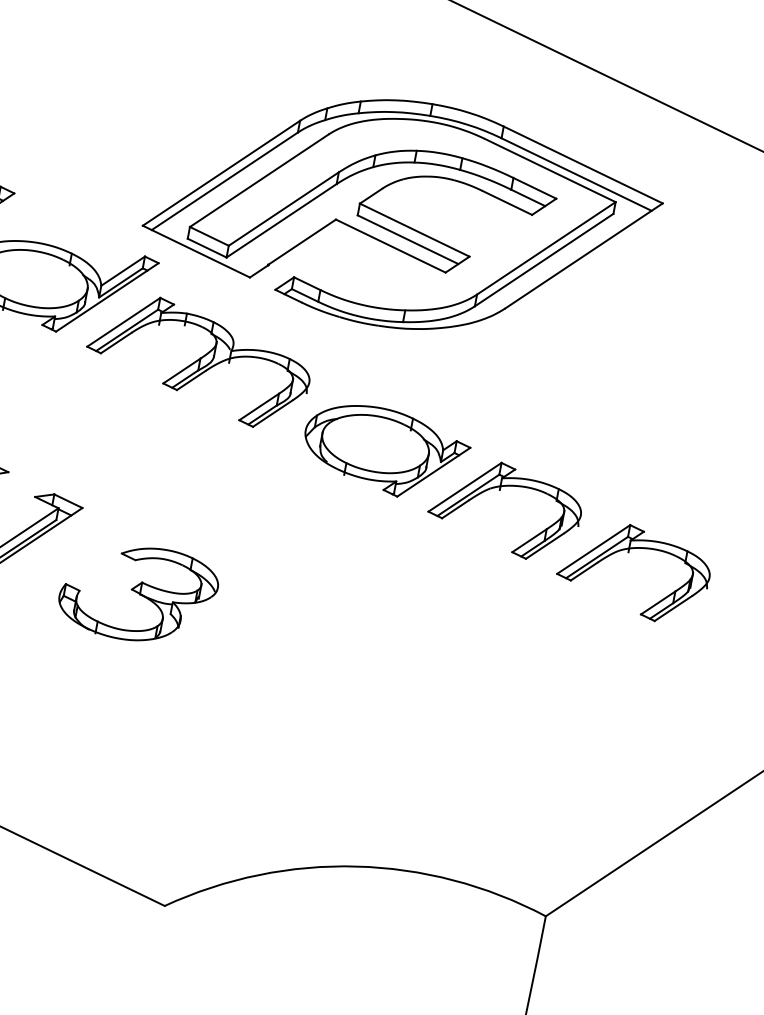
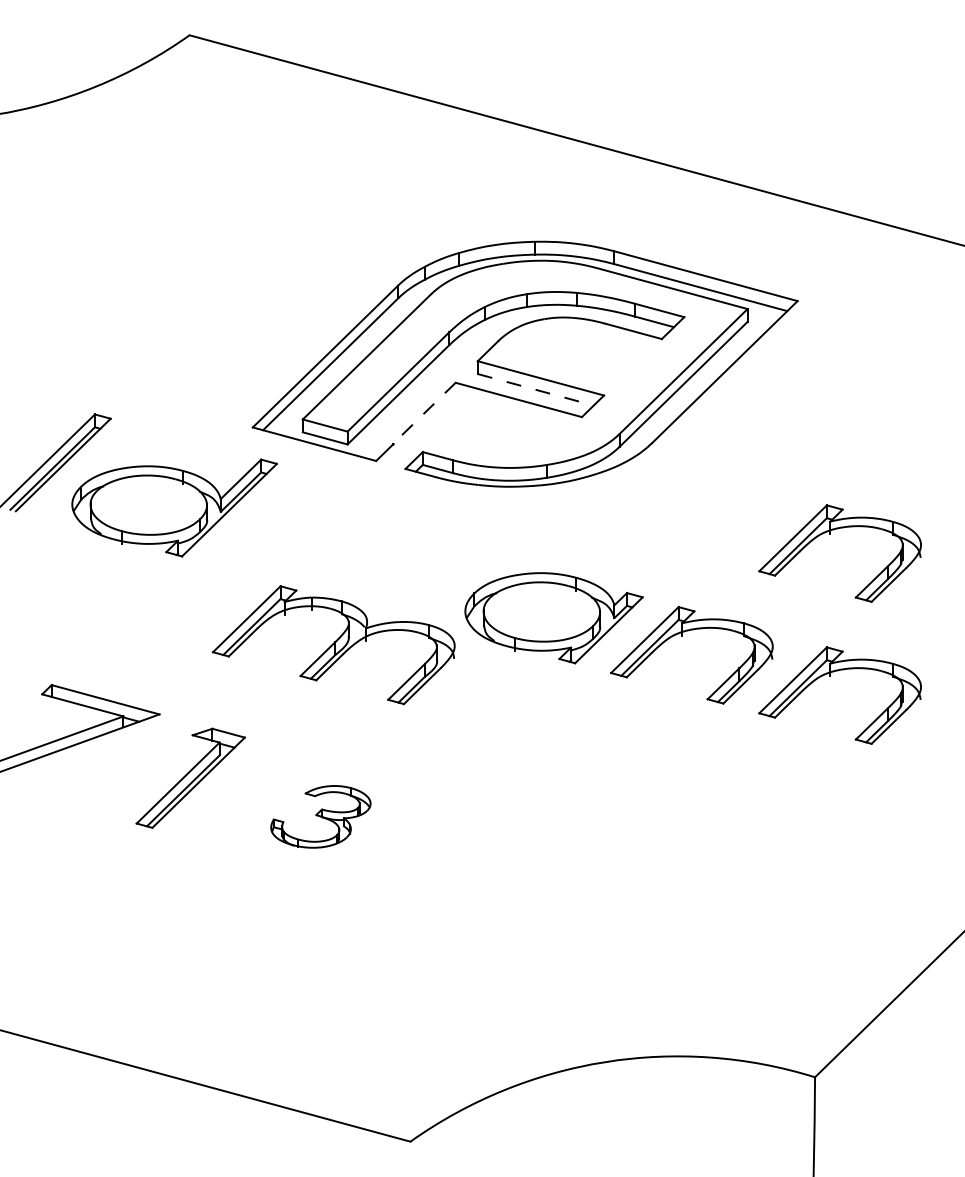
line: (408, 239) -> (536, 389), solid -> dashed
line: (302, 242) -> (424, 413), solid -> dashed
part: (198, 361) -> (333, 645), moved
part: (652, 422) -> (830, 534), added
part: (138, 593) -> (320, 816), size x0.6

